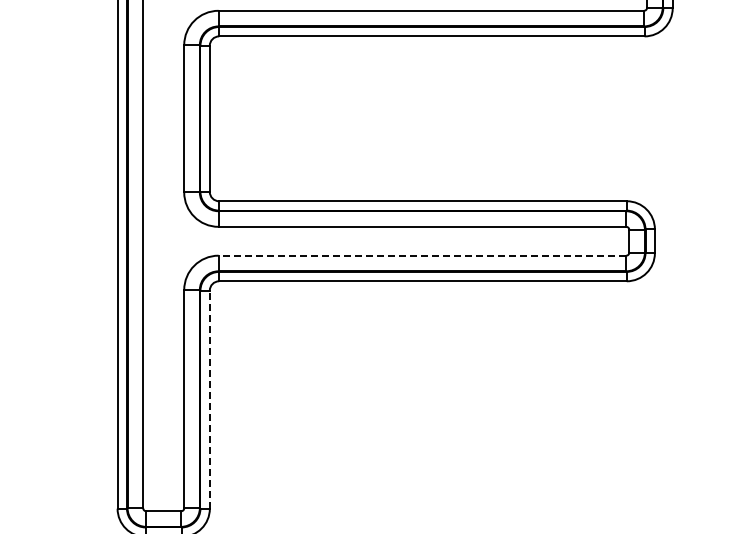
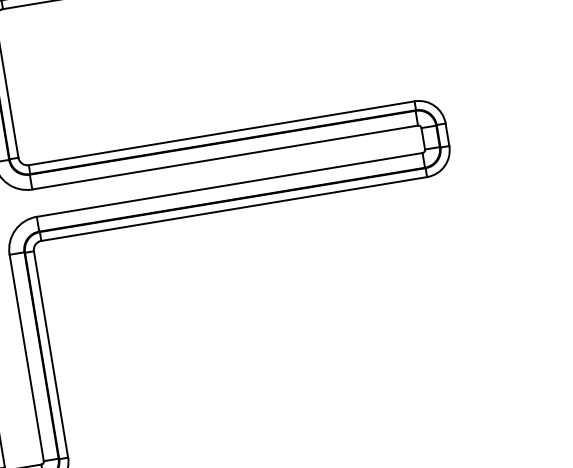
line: (422, 255) -> (229, 184), dashed -> solid
line: (209, 399) -> (50, 354), dashed -> solid

